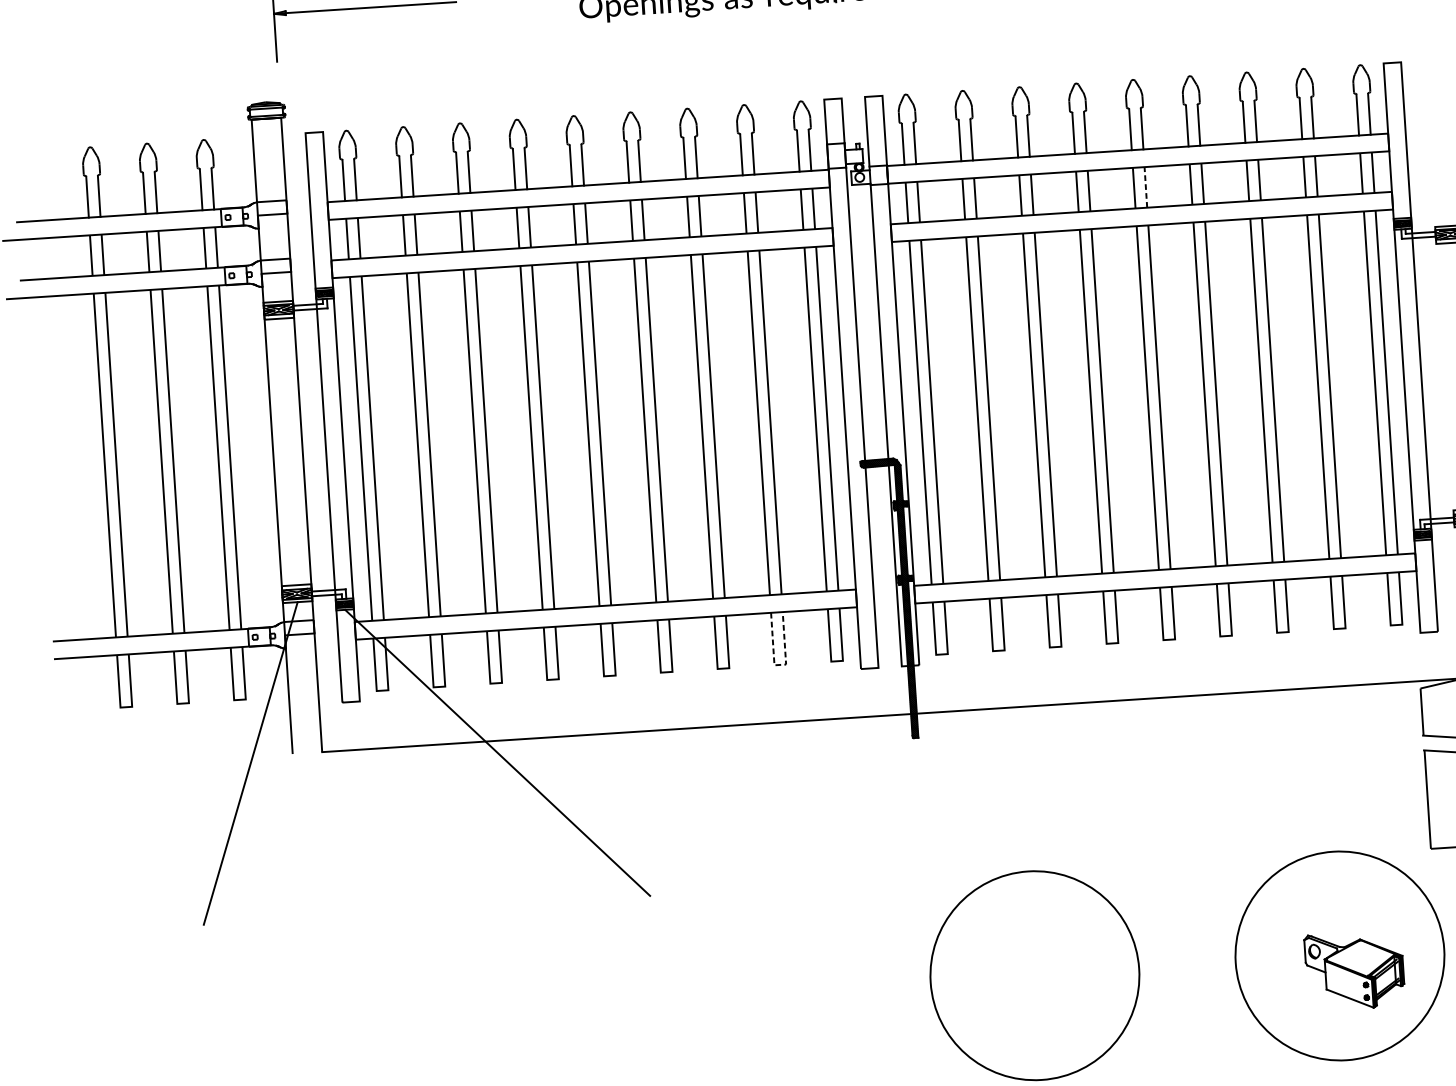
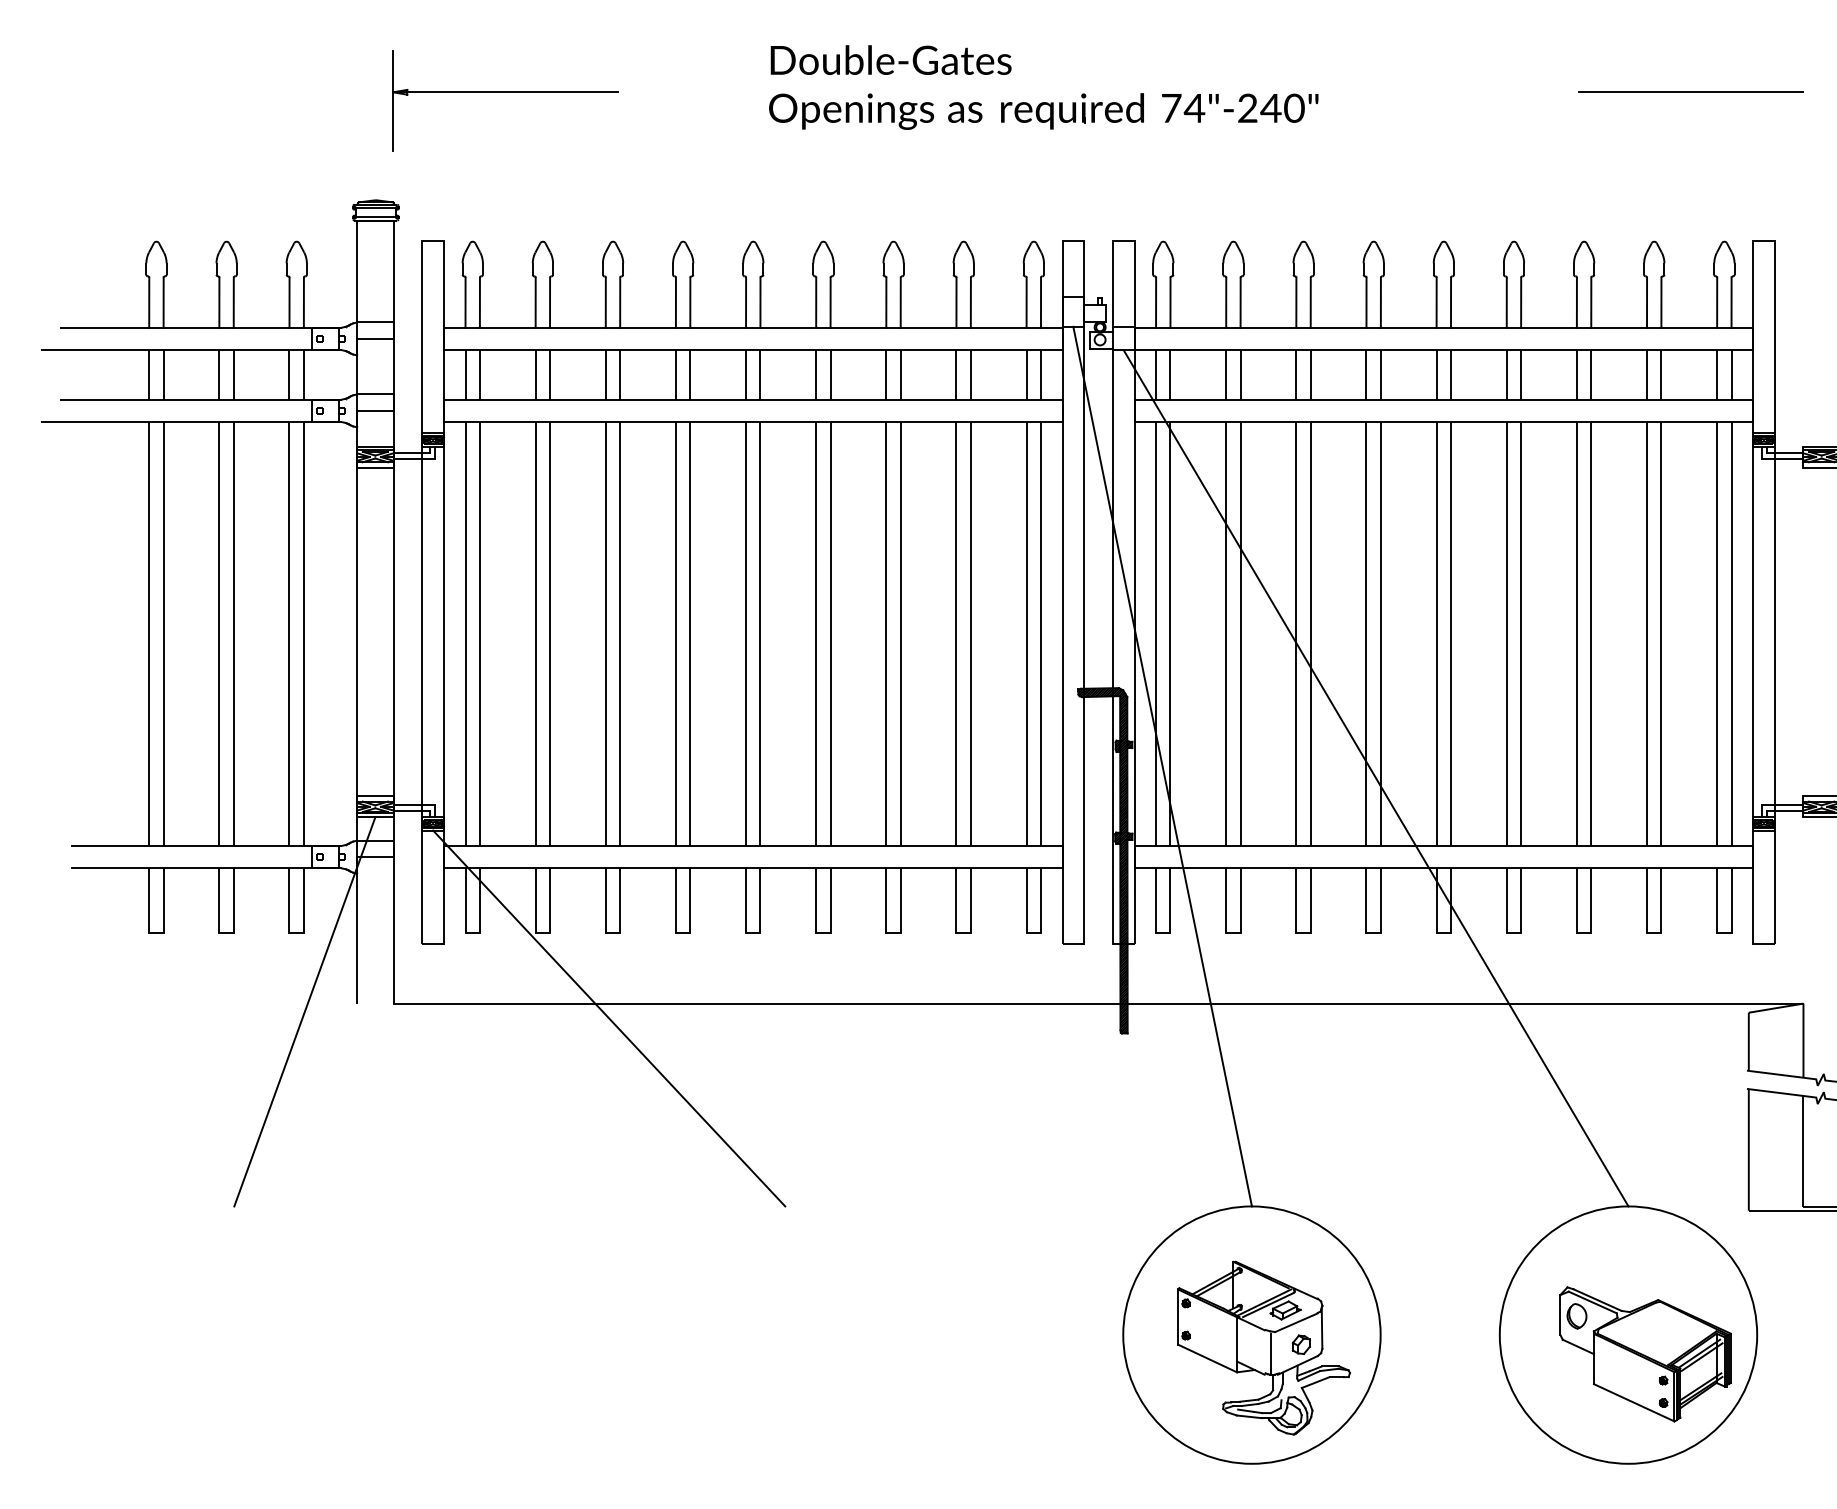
line: (1145, 187) -> (1450, 374), dashed -> solid
line: (1105, 518) -> (1375, 778), added
line: (932, 519) -> (1162, 766), added
line: (780, 664) -> (964, 932), dashed -> solid
part: (1354, 970) -> (1645, 1354), size x1.43
part: (1044, 985) -> (1263, 1347), added

